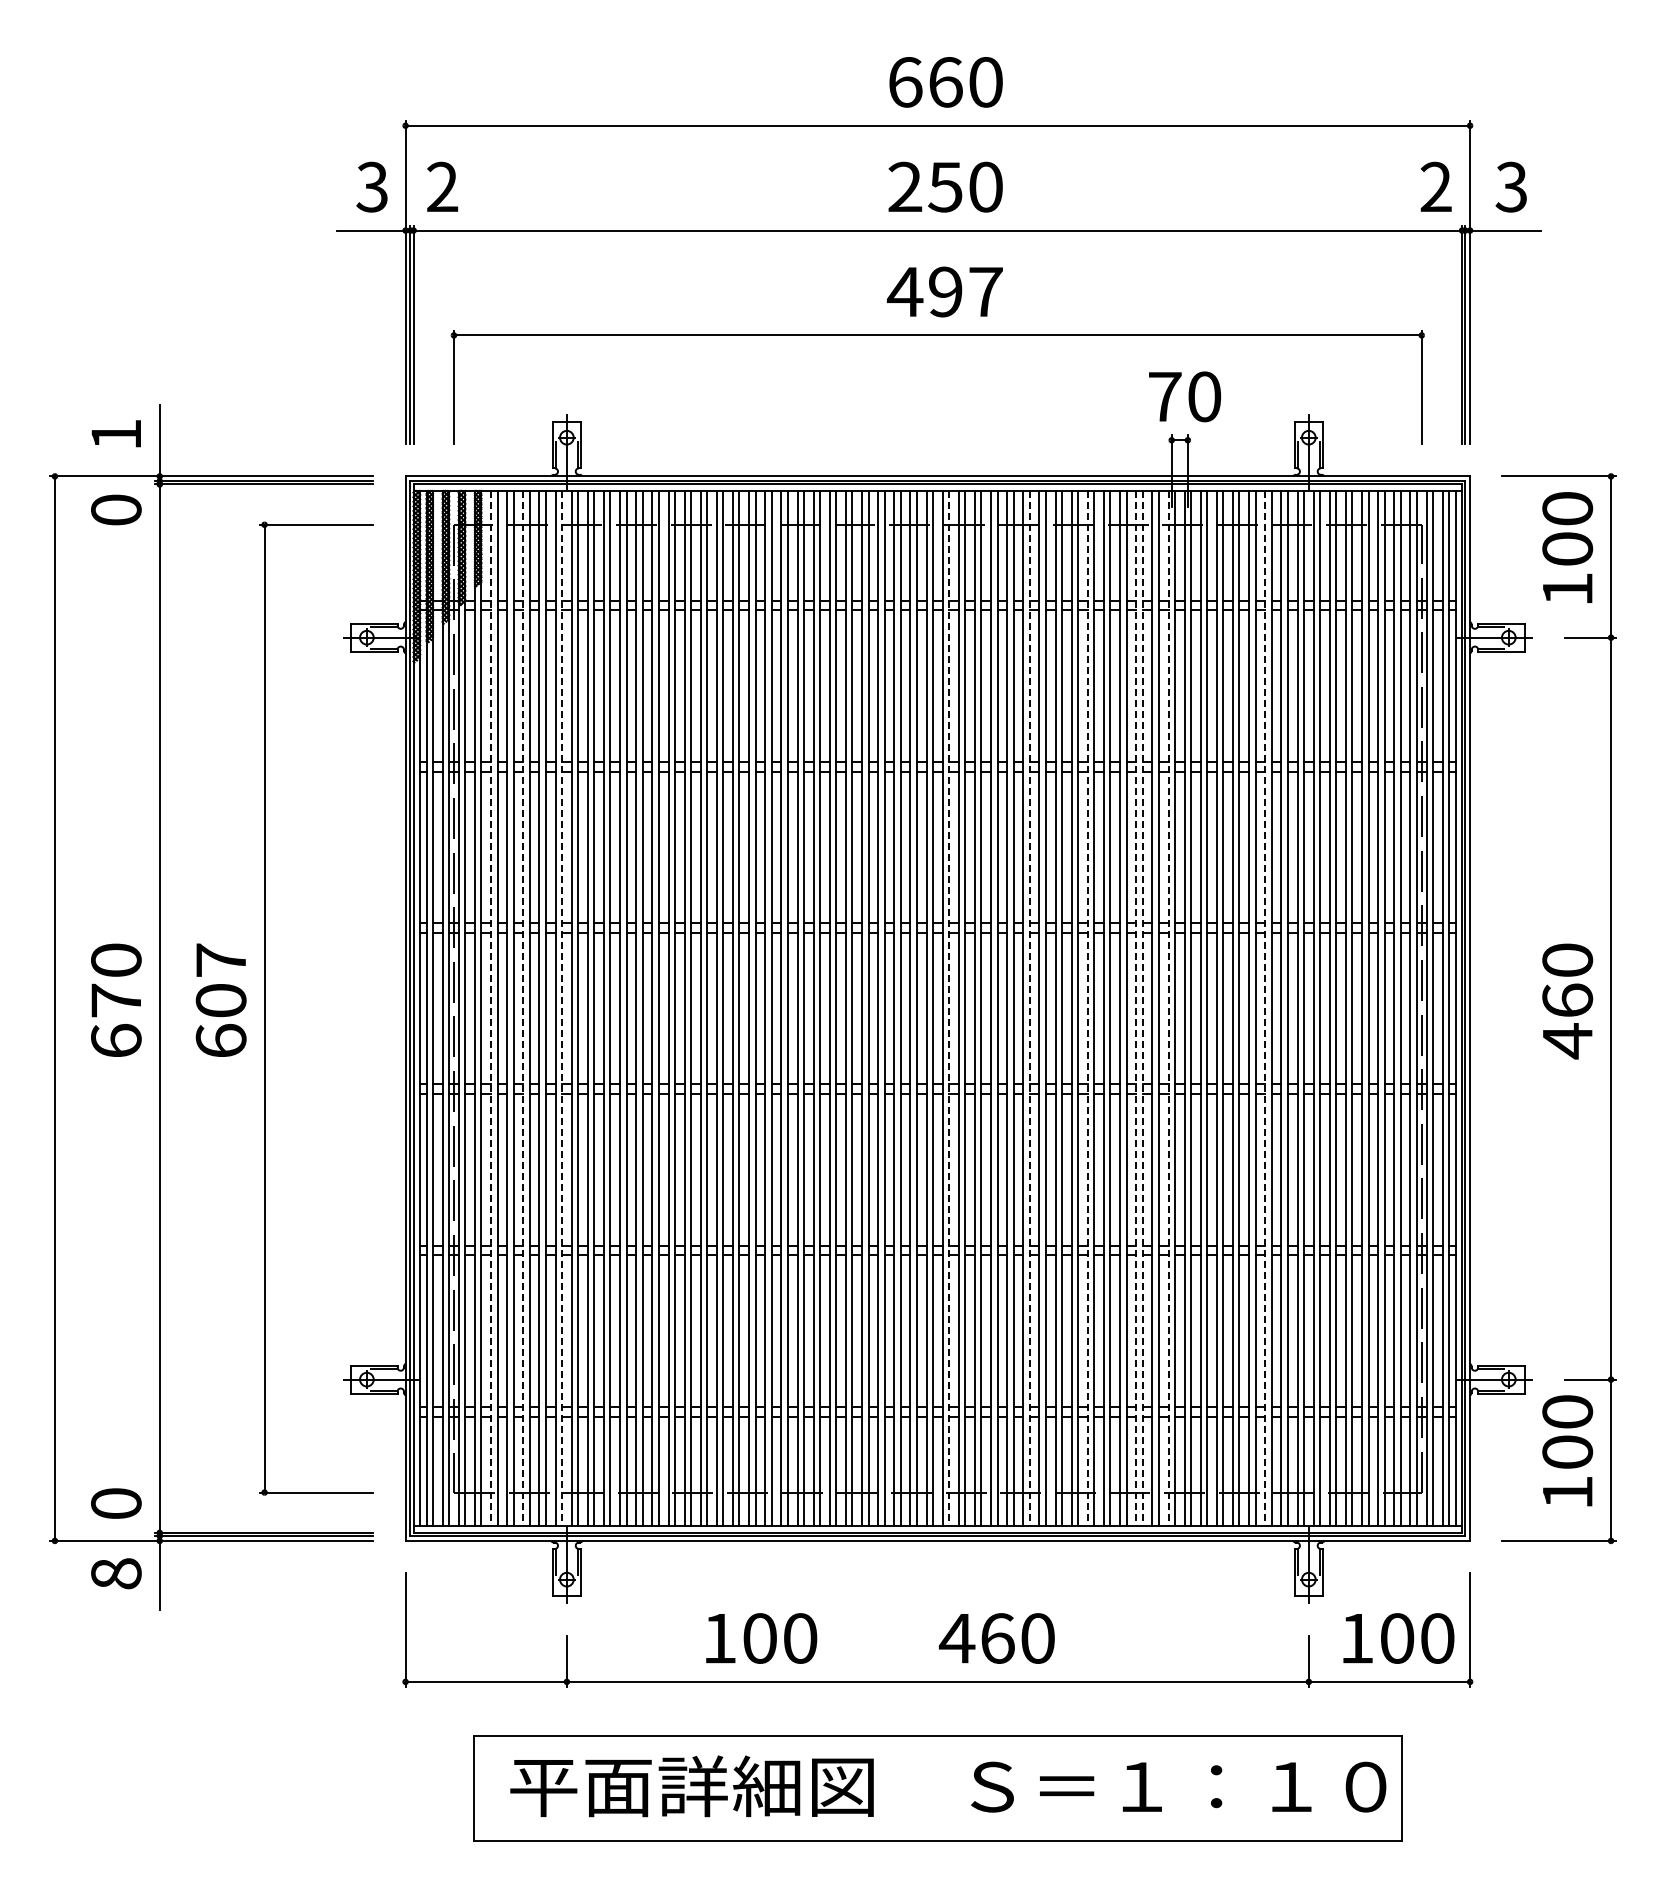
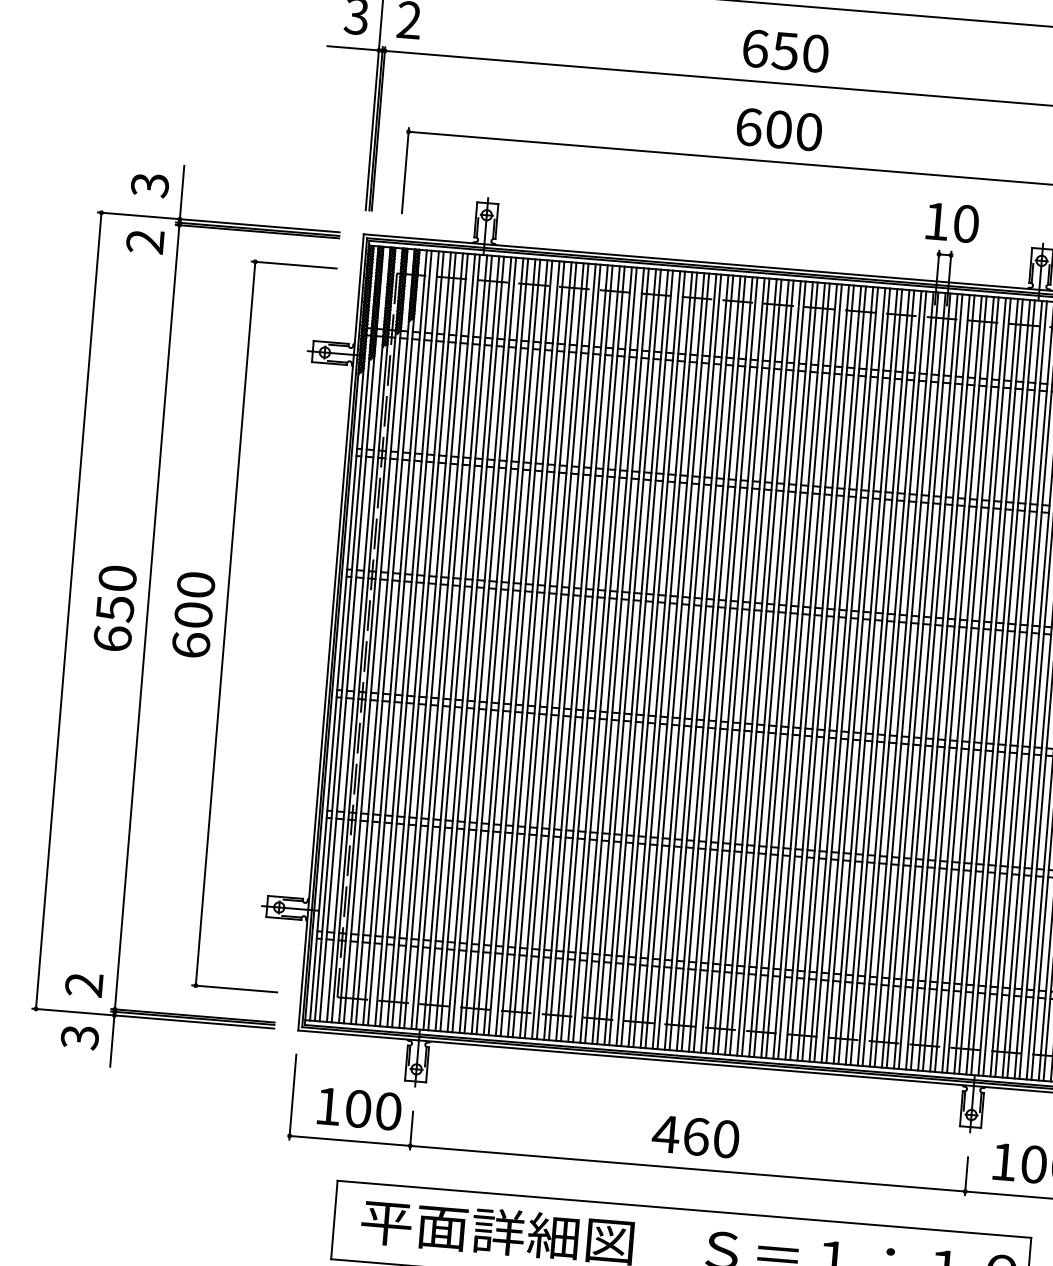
text: (905, 186) -> (755, 48), 250 -> 650
text: (944, 291) -> (778, 129), 497 -> 600
text: (1165, 396) -> (937, 221), 70 -> 10
text: (116, 434) -> (150, 185), 1 -> 3
text: (116, 509) -> (145, 241), 0 -> 2
text: (220, 959) -> (195, 584), 607 -> 600
text: (116, 1000) -> (115, 608), 670 -> 650
line: (491, 1008) -> (395, 637), dashed -> solid
line: (523, 1008) -> (419, 639), dashed -> solid
line: (562, 1008) -> (448, 641), dashed -> solid
line: (949, 1008) -> (737, 665), dashed -> solid
line: (1029, 1008) -> (797, 670), dashed -> solid
line: (1087, 1008) -> (841, 674), dashed -> solid
line: (1136, 1008) -> (877, 677), dashed -> solid
line: (1142, 1008) -> (882, 677), dashed -> solid
line: (1168, 1008) -> (901, 679), dashed -> solid
line: (1265, 1008) -> (974, 685), dashed -> solid
text: (116, 1503) -> (84, 984), 0 -> 2
text: (116, 1574) -> (80, 1037), 8 -> 3
text: (761, 1638) -> (359, 1109), moved
text: (996, 1638) -> (695, 1136), moved

